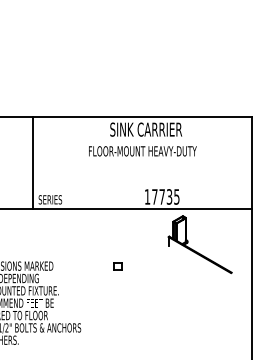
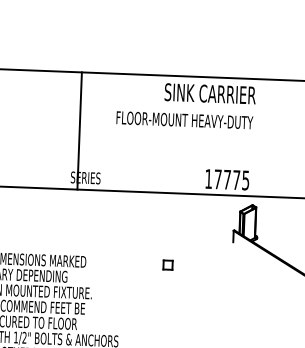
text: (142, 151) -> (184, 120), moved
line: (33, 162) -> (80, 130), moved
text: (169, 196) -> (236, 179), 17735 -> 17775

